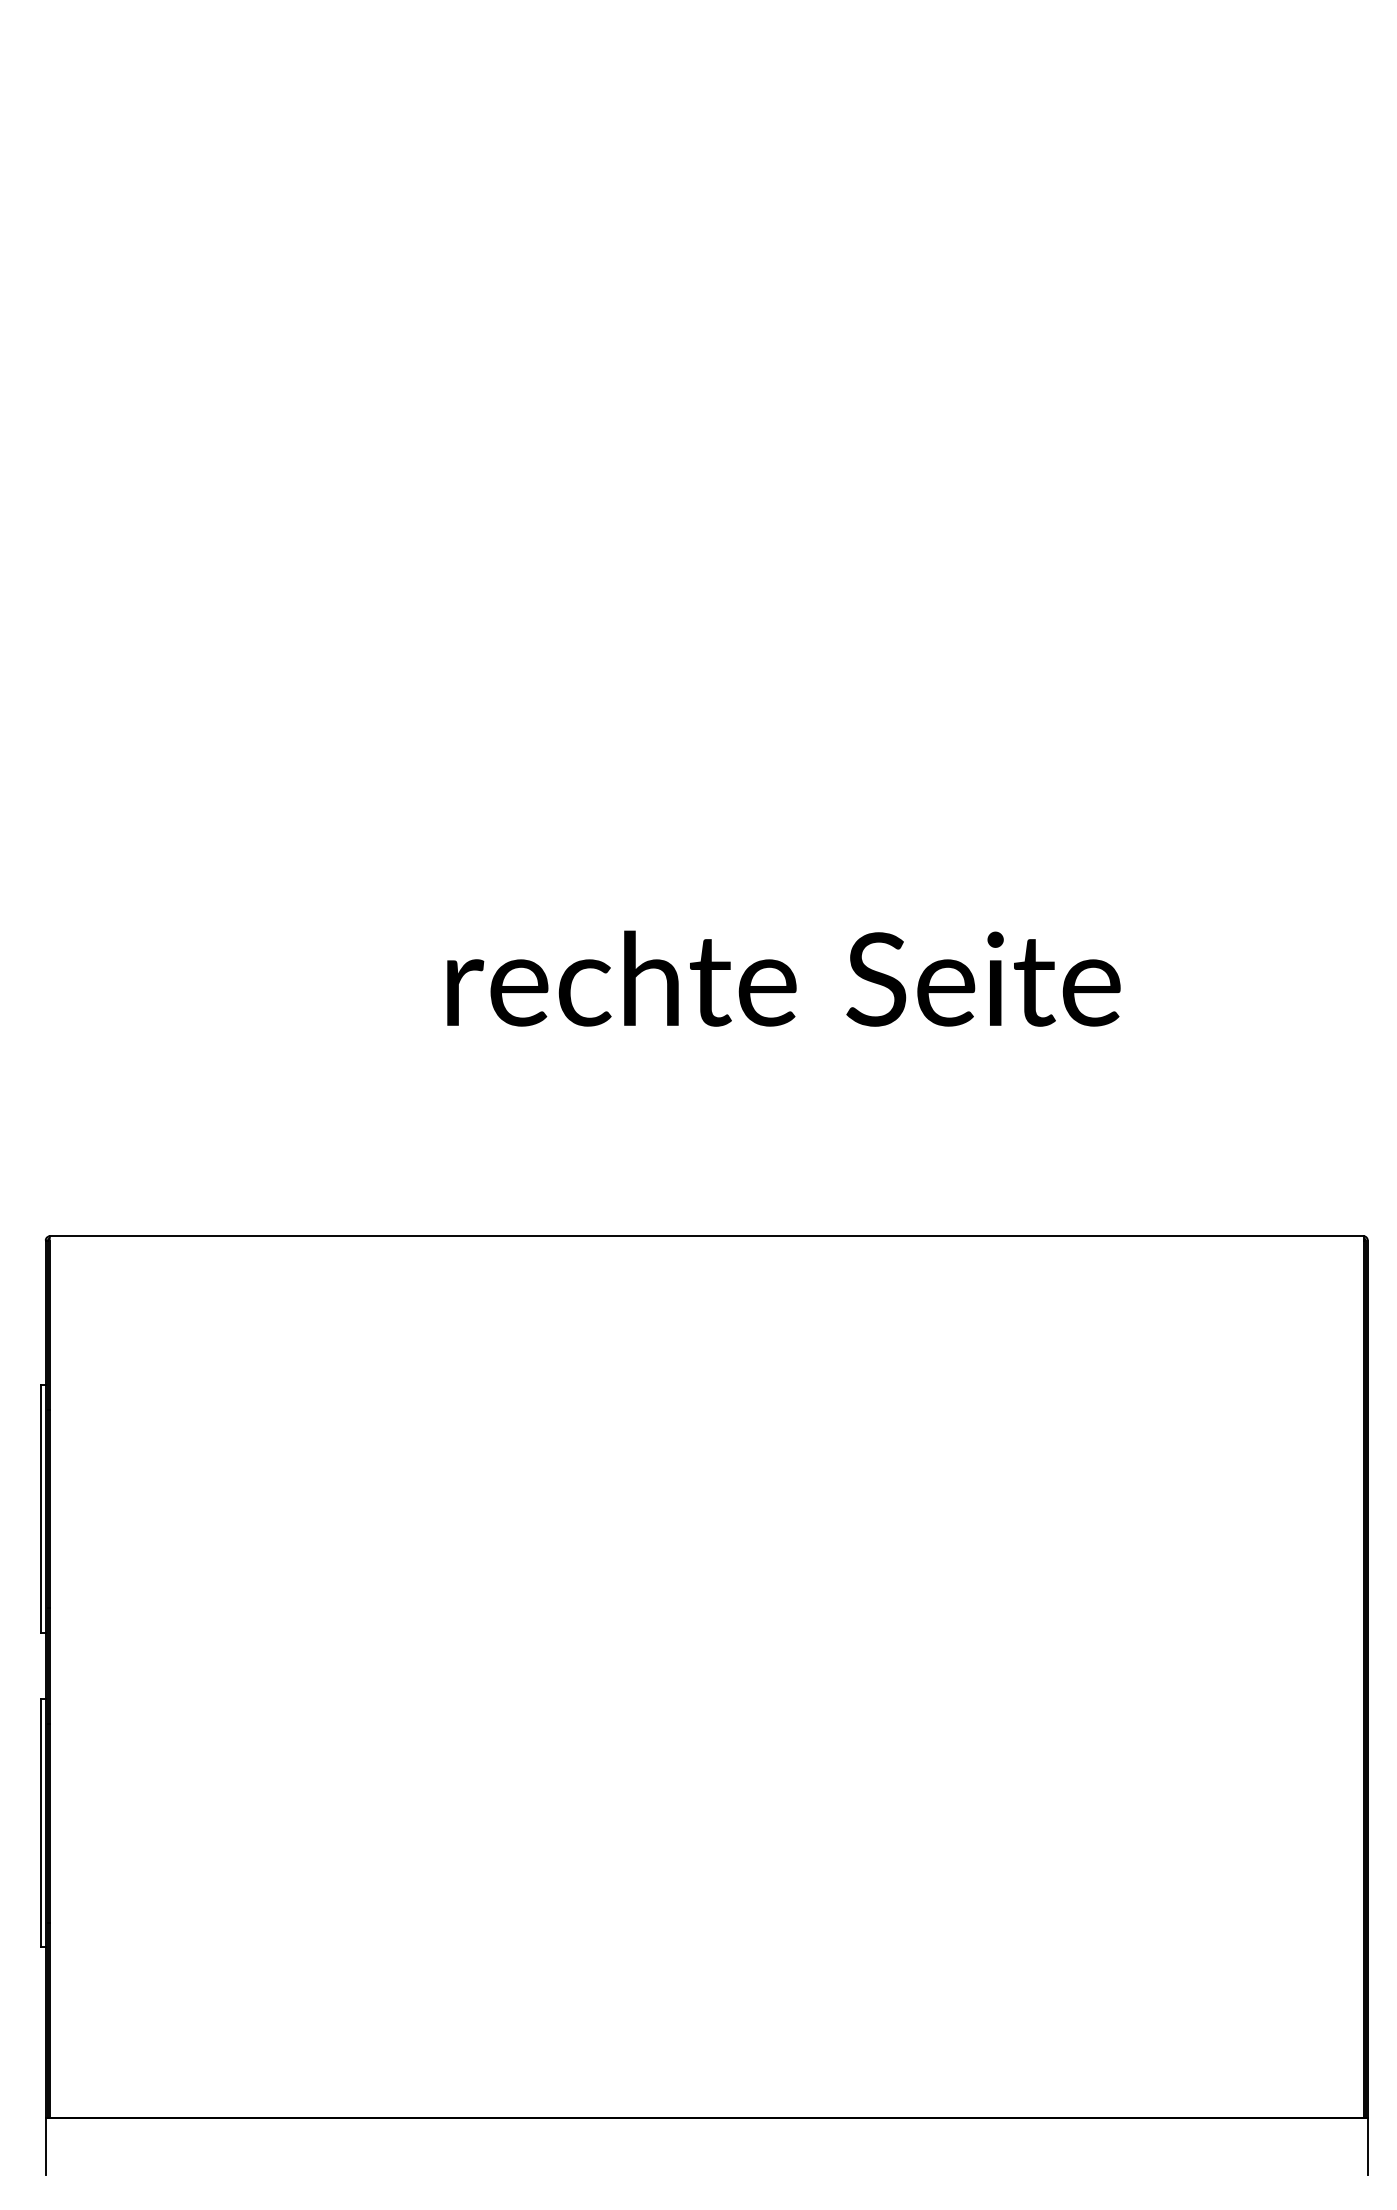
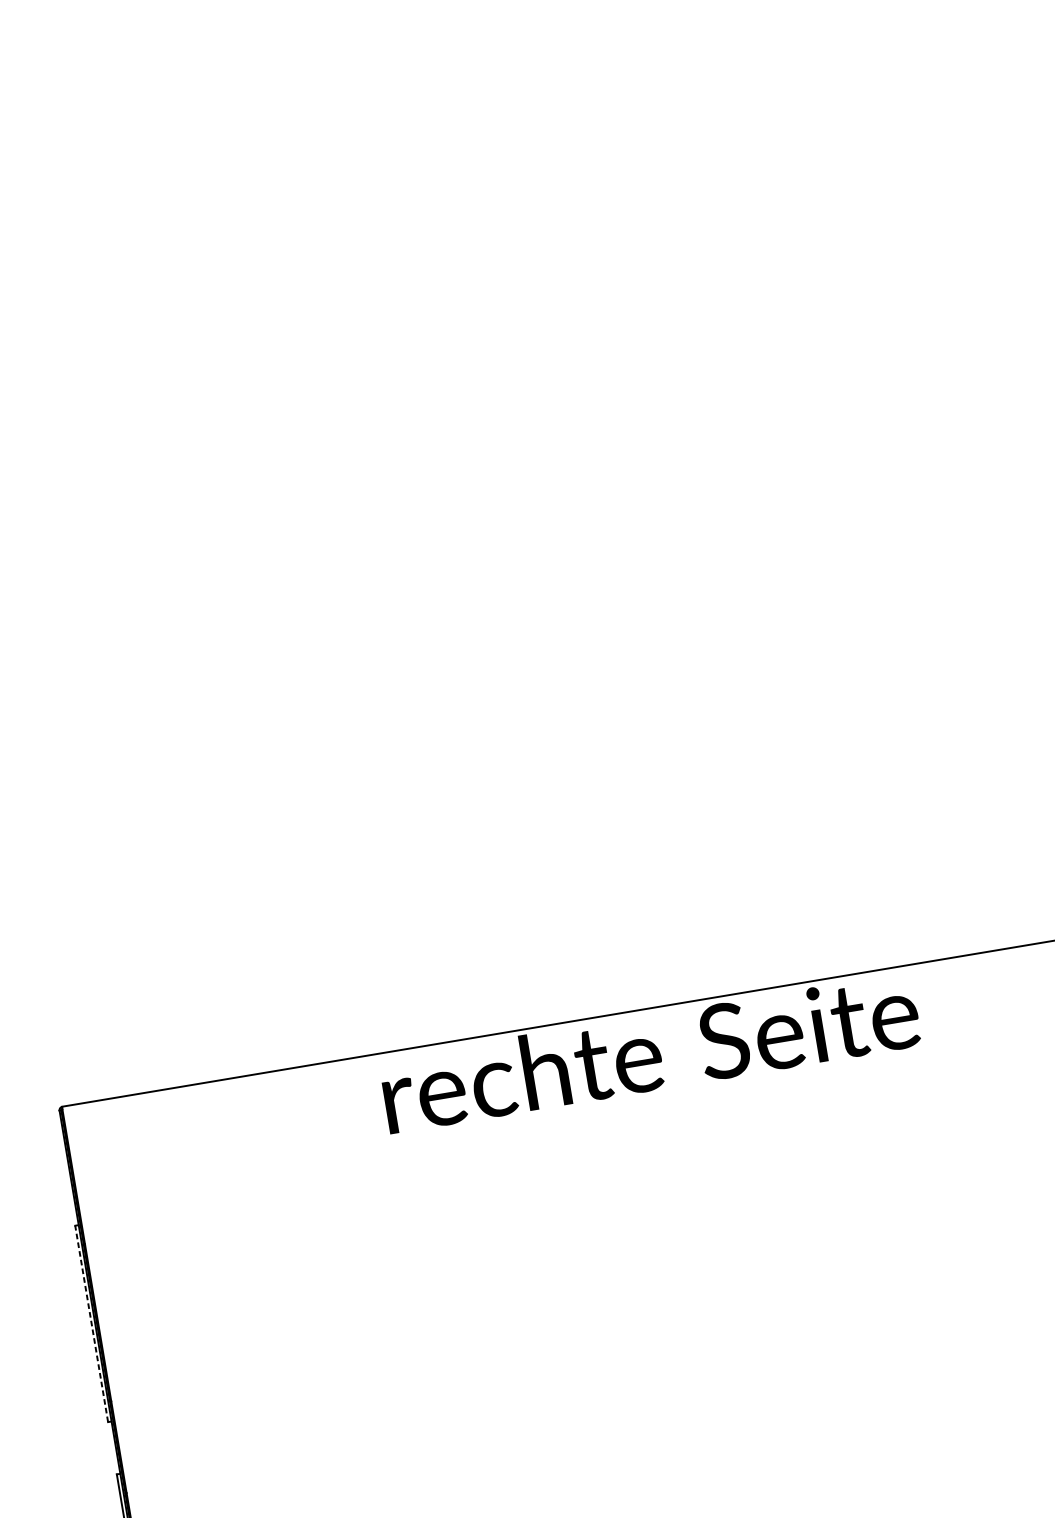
text: (783, 978) -> (650, 1052), moved
line: (41, 1508) -> (91, 1323), solid -> dashed

